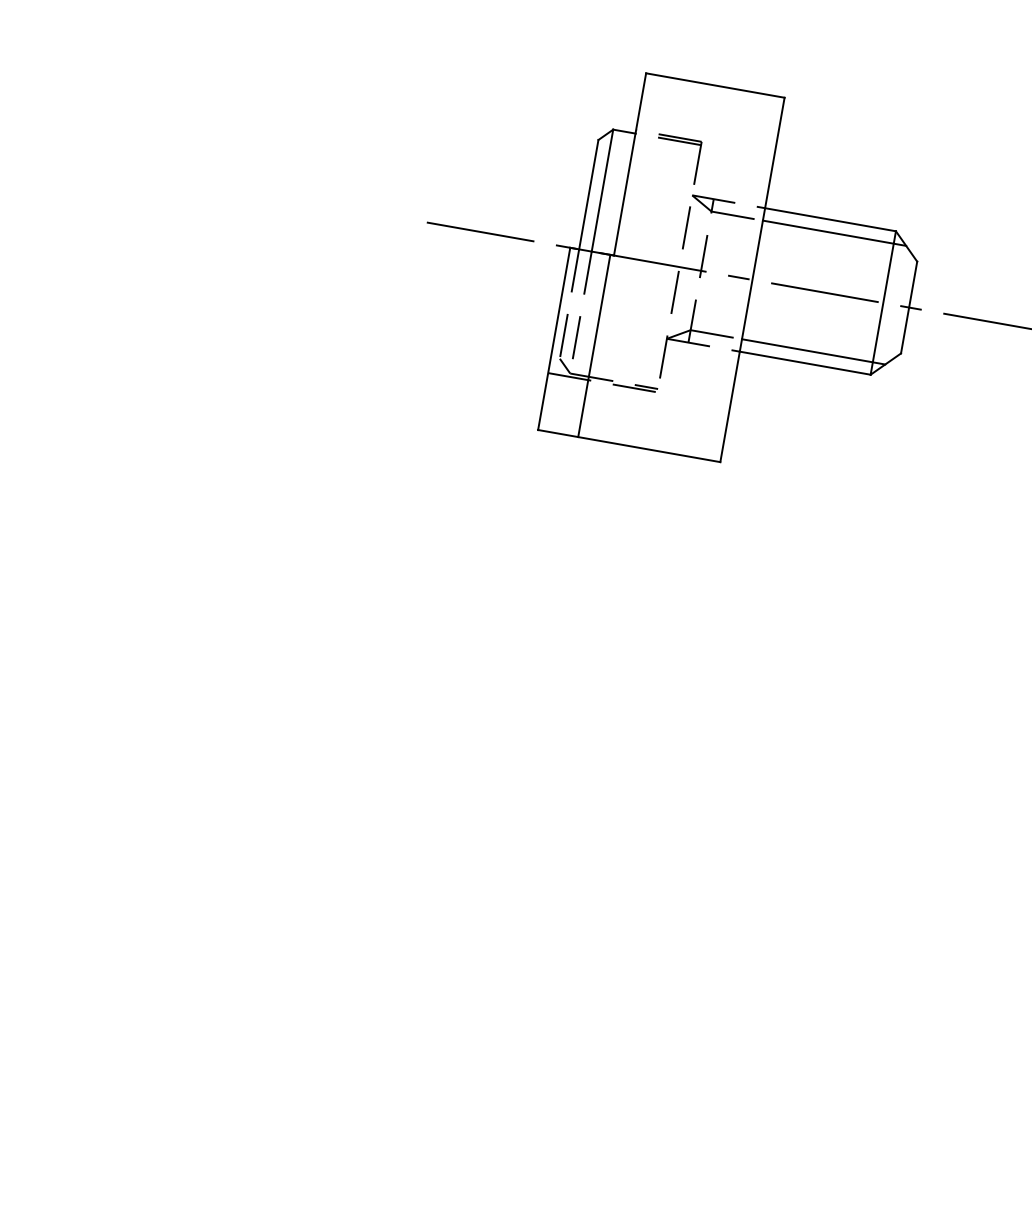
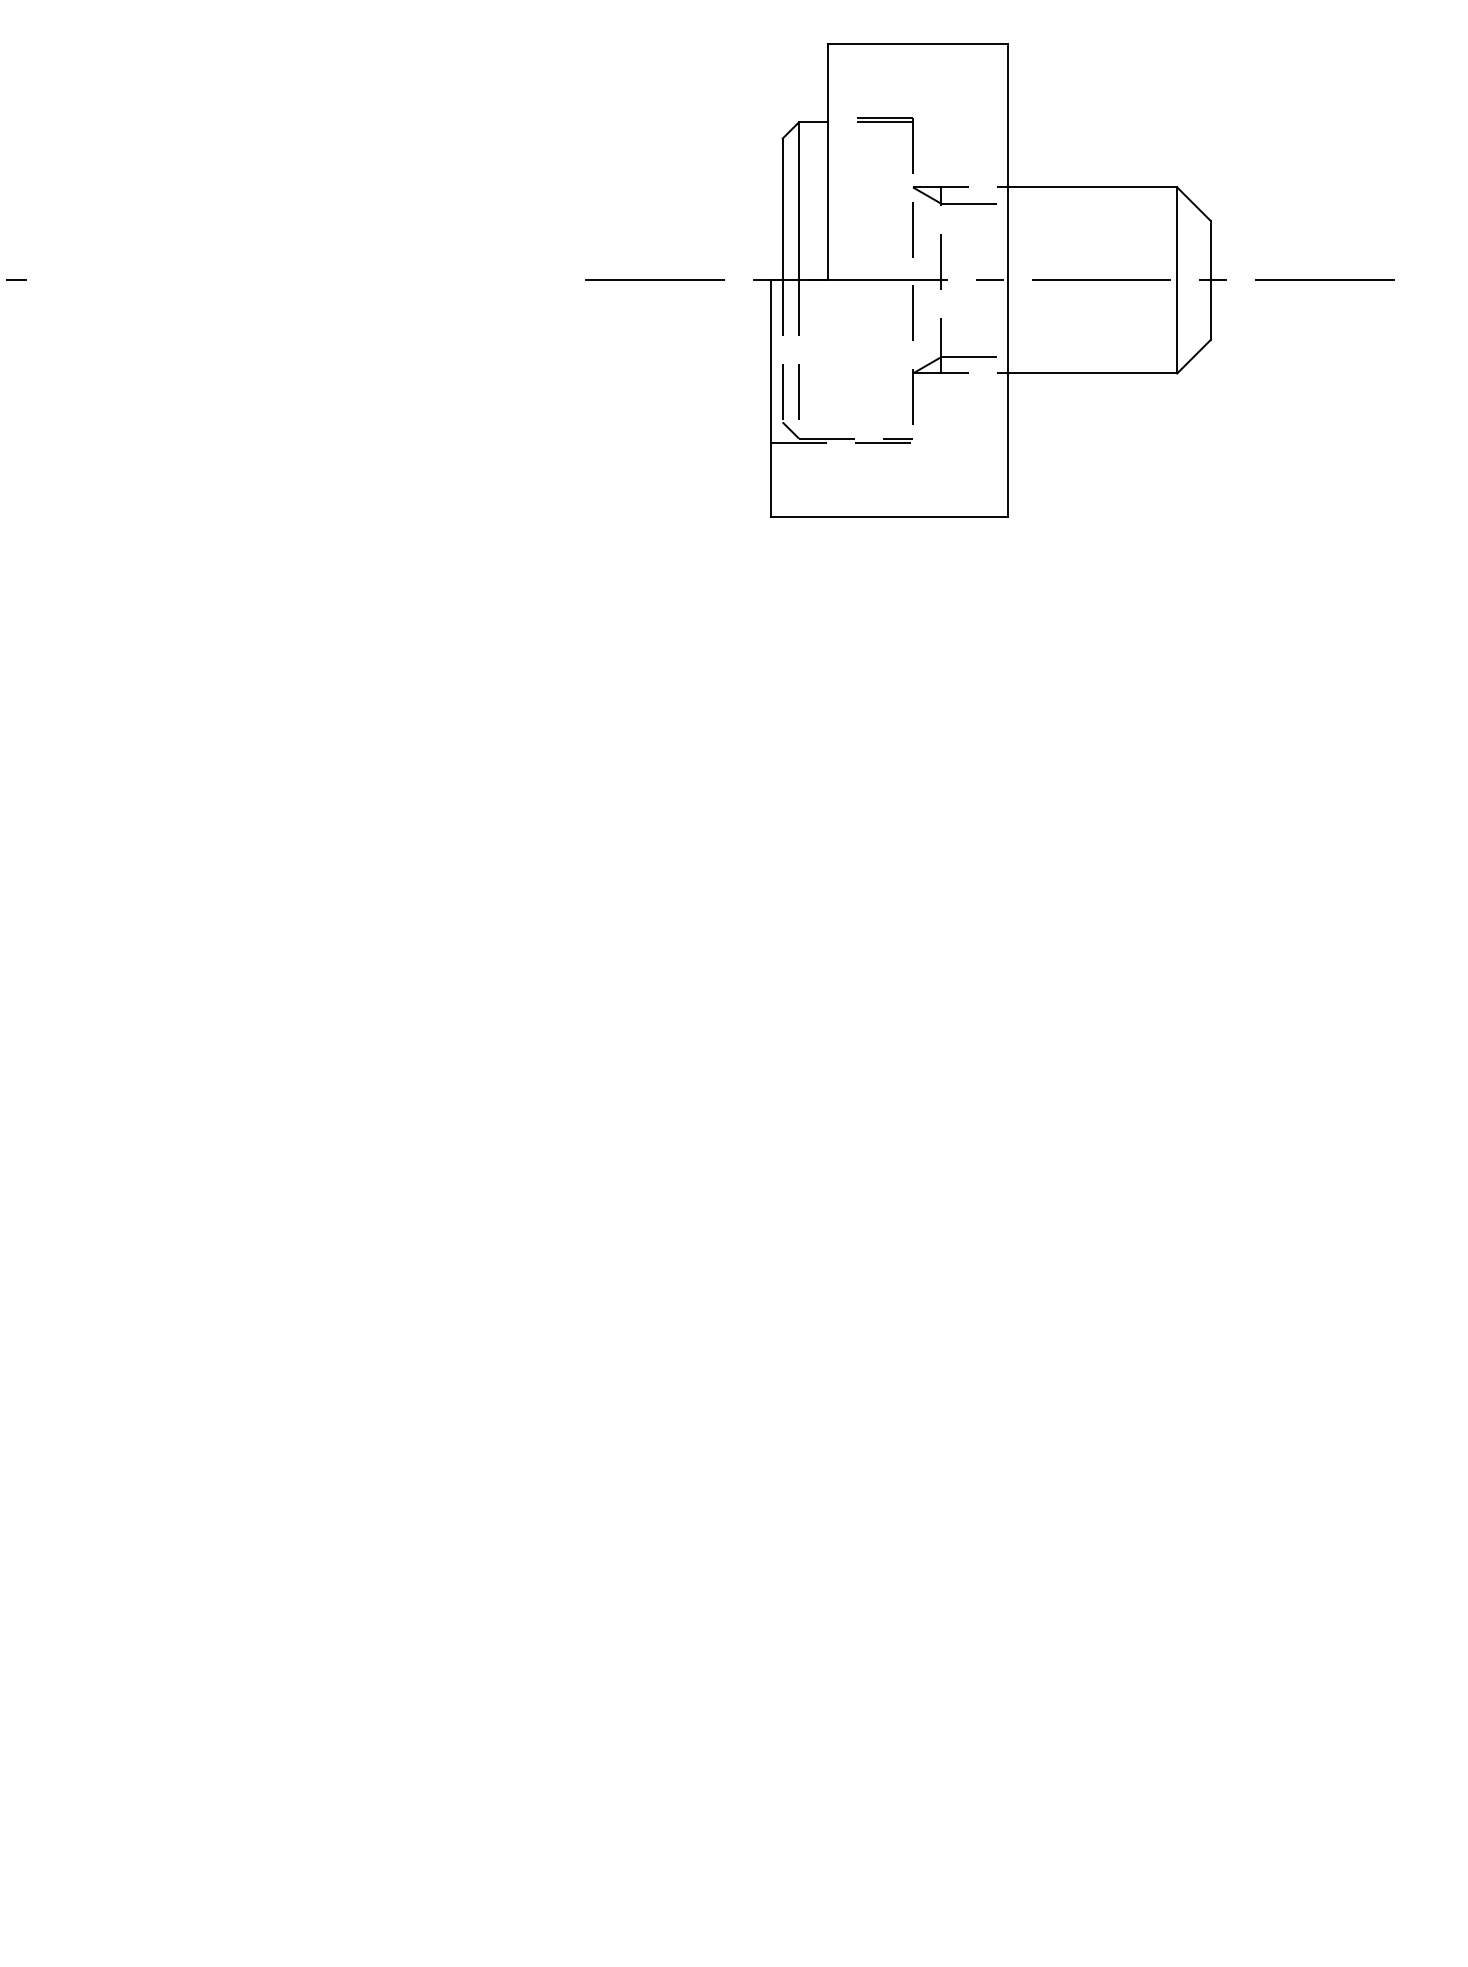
line: (834, 233) -> (1100, 203), removed
line: (594, 345) -> (823, 398), removed
line: (813, 351) -> (1100, 357), removed

